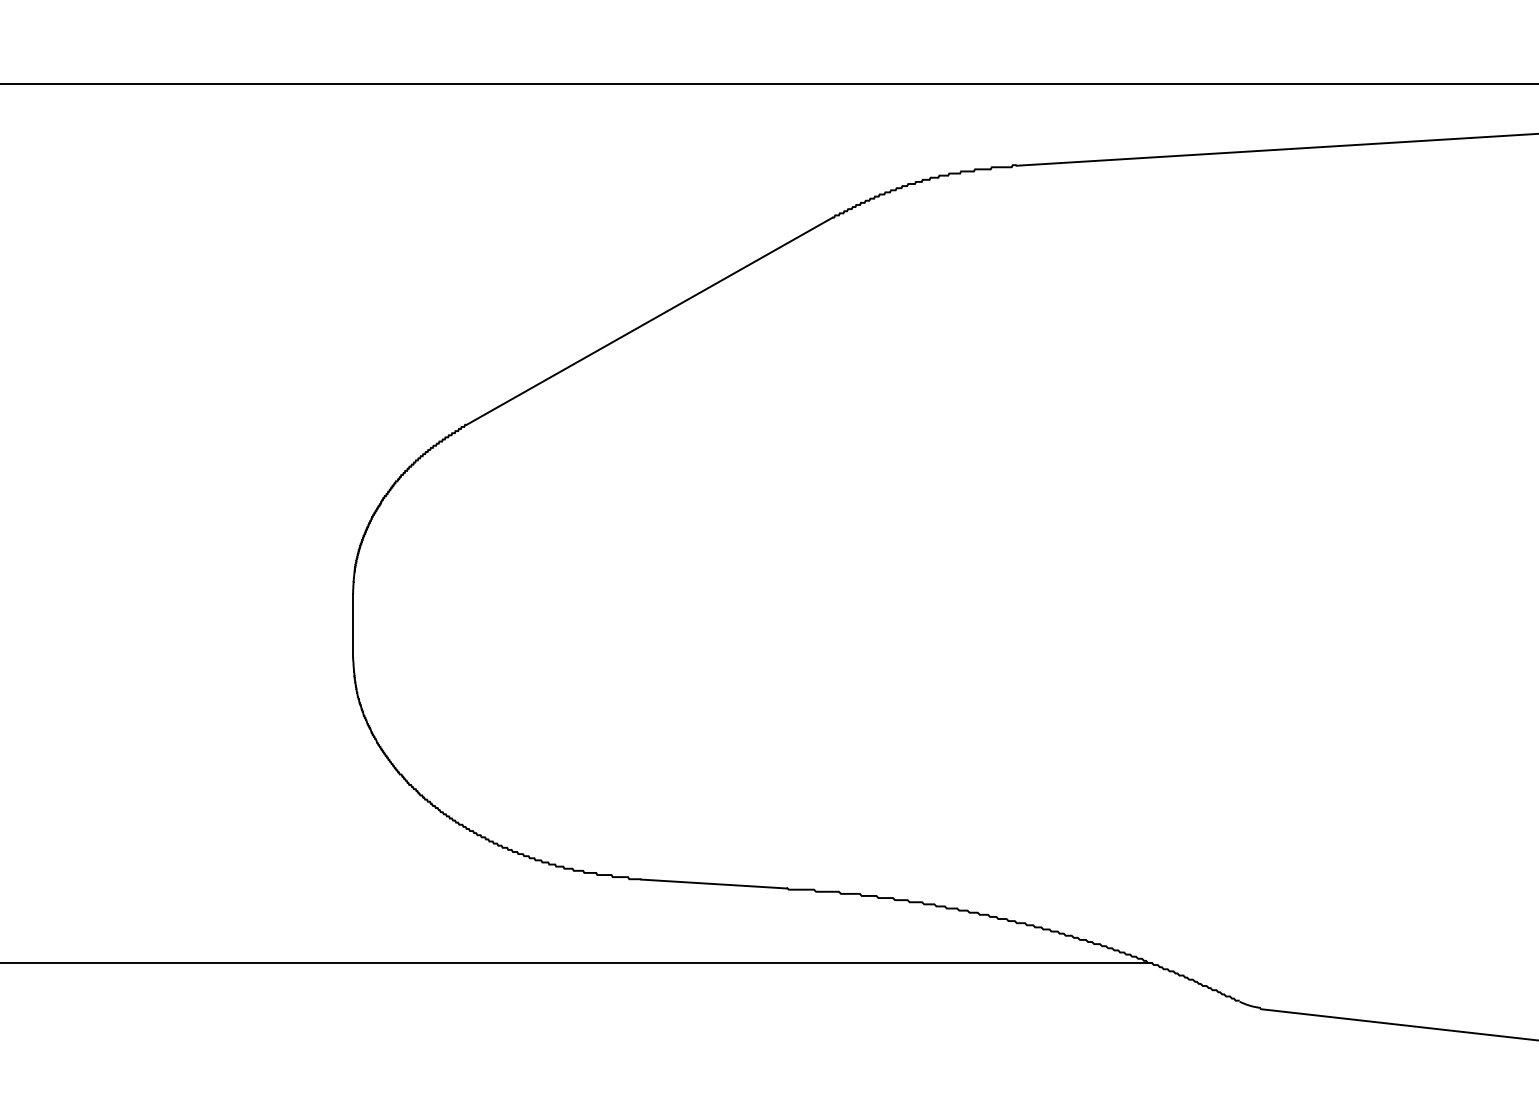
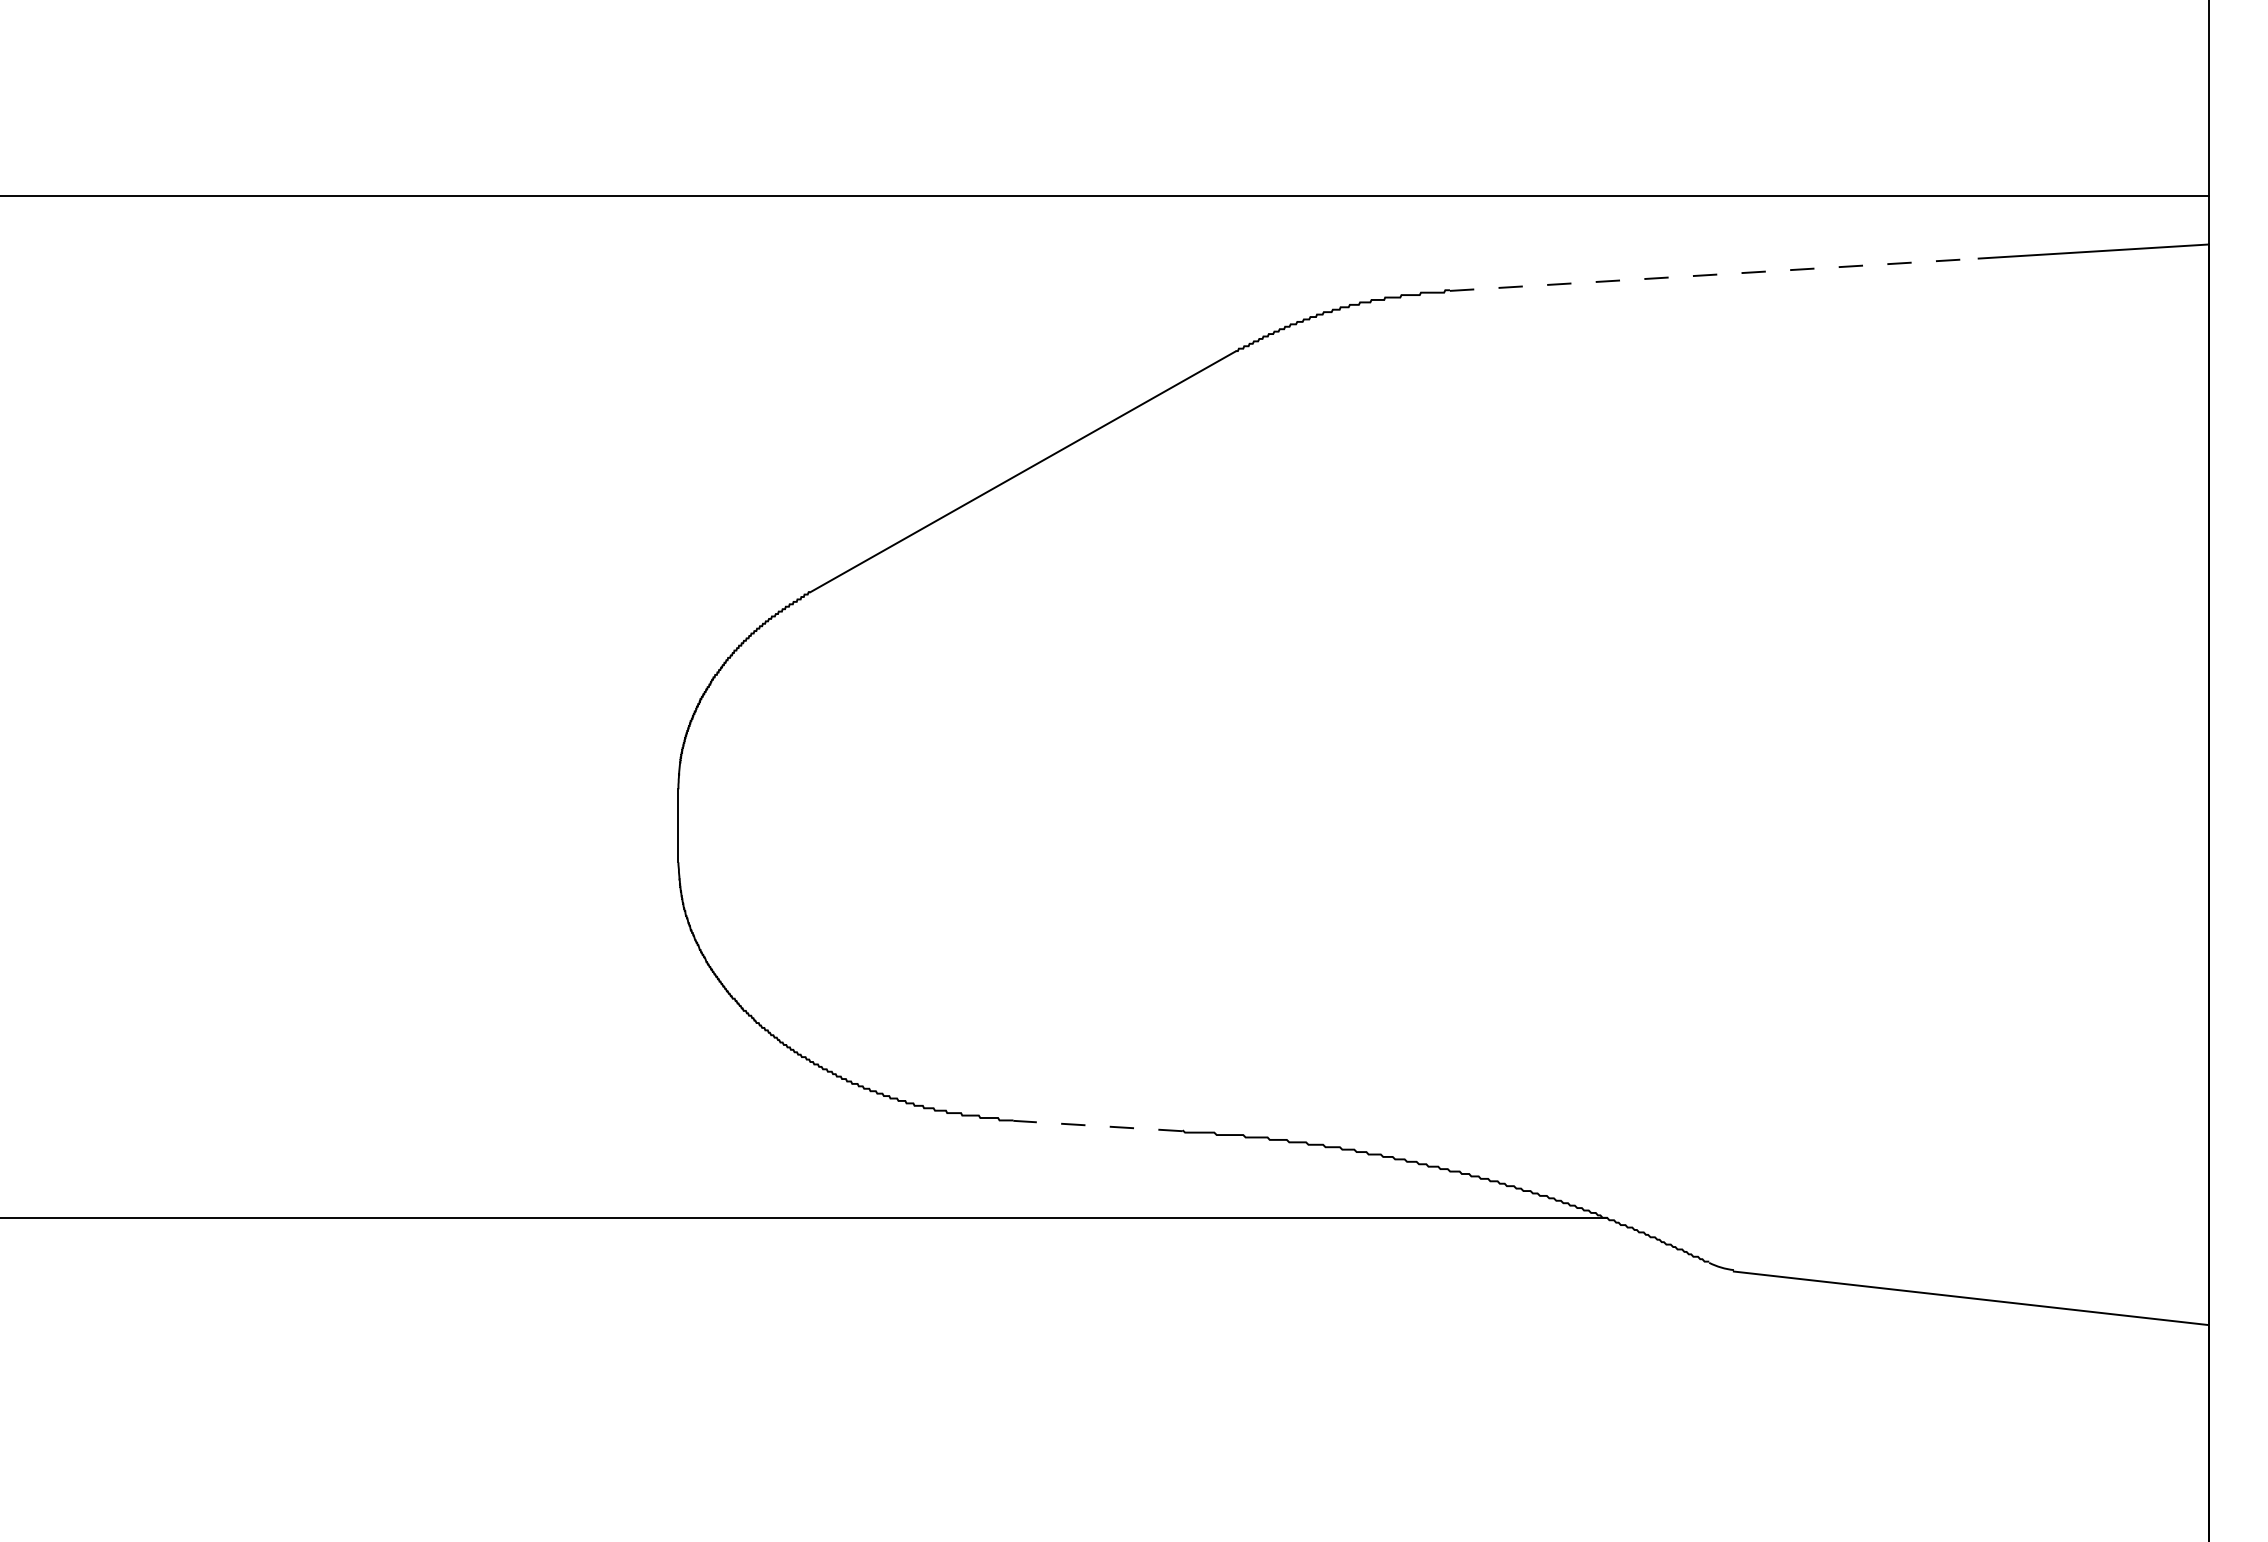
line: (1244, 151) -> (1714, 274), solid -> dashed
line: (713, 884) -> (1097, 1126), solid -> dashed

